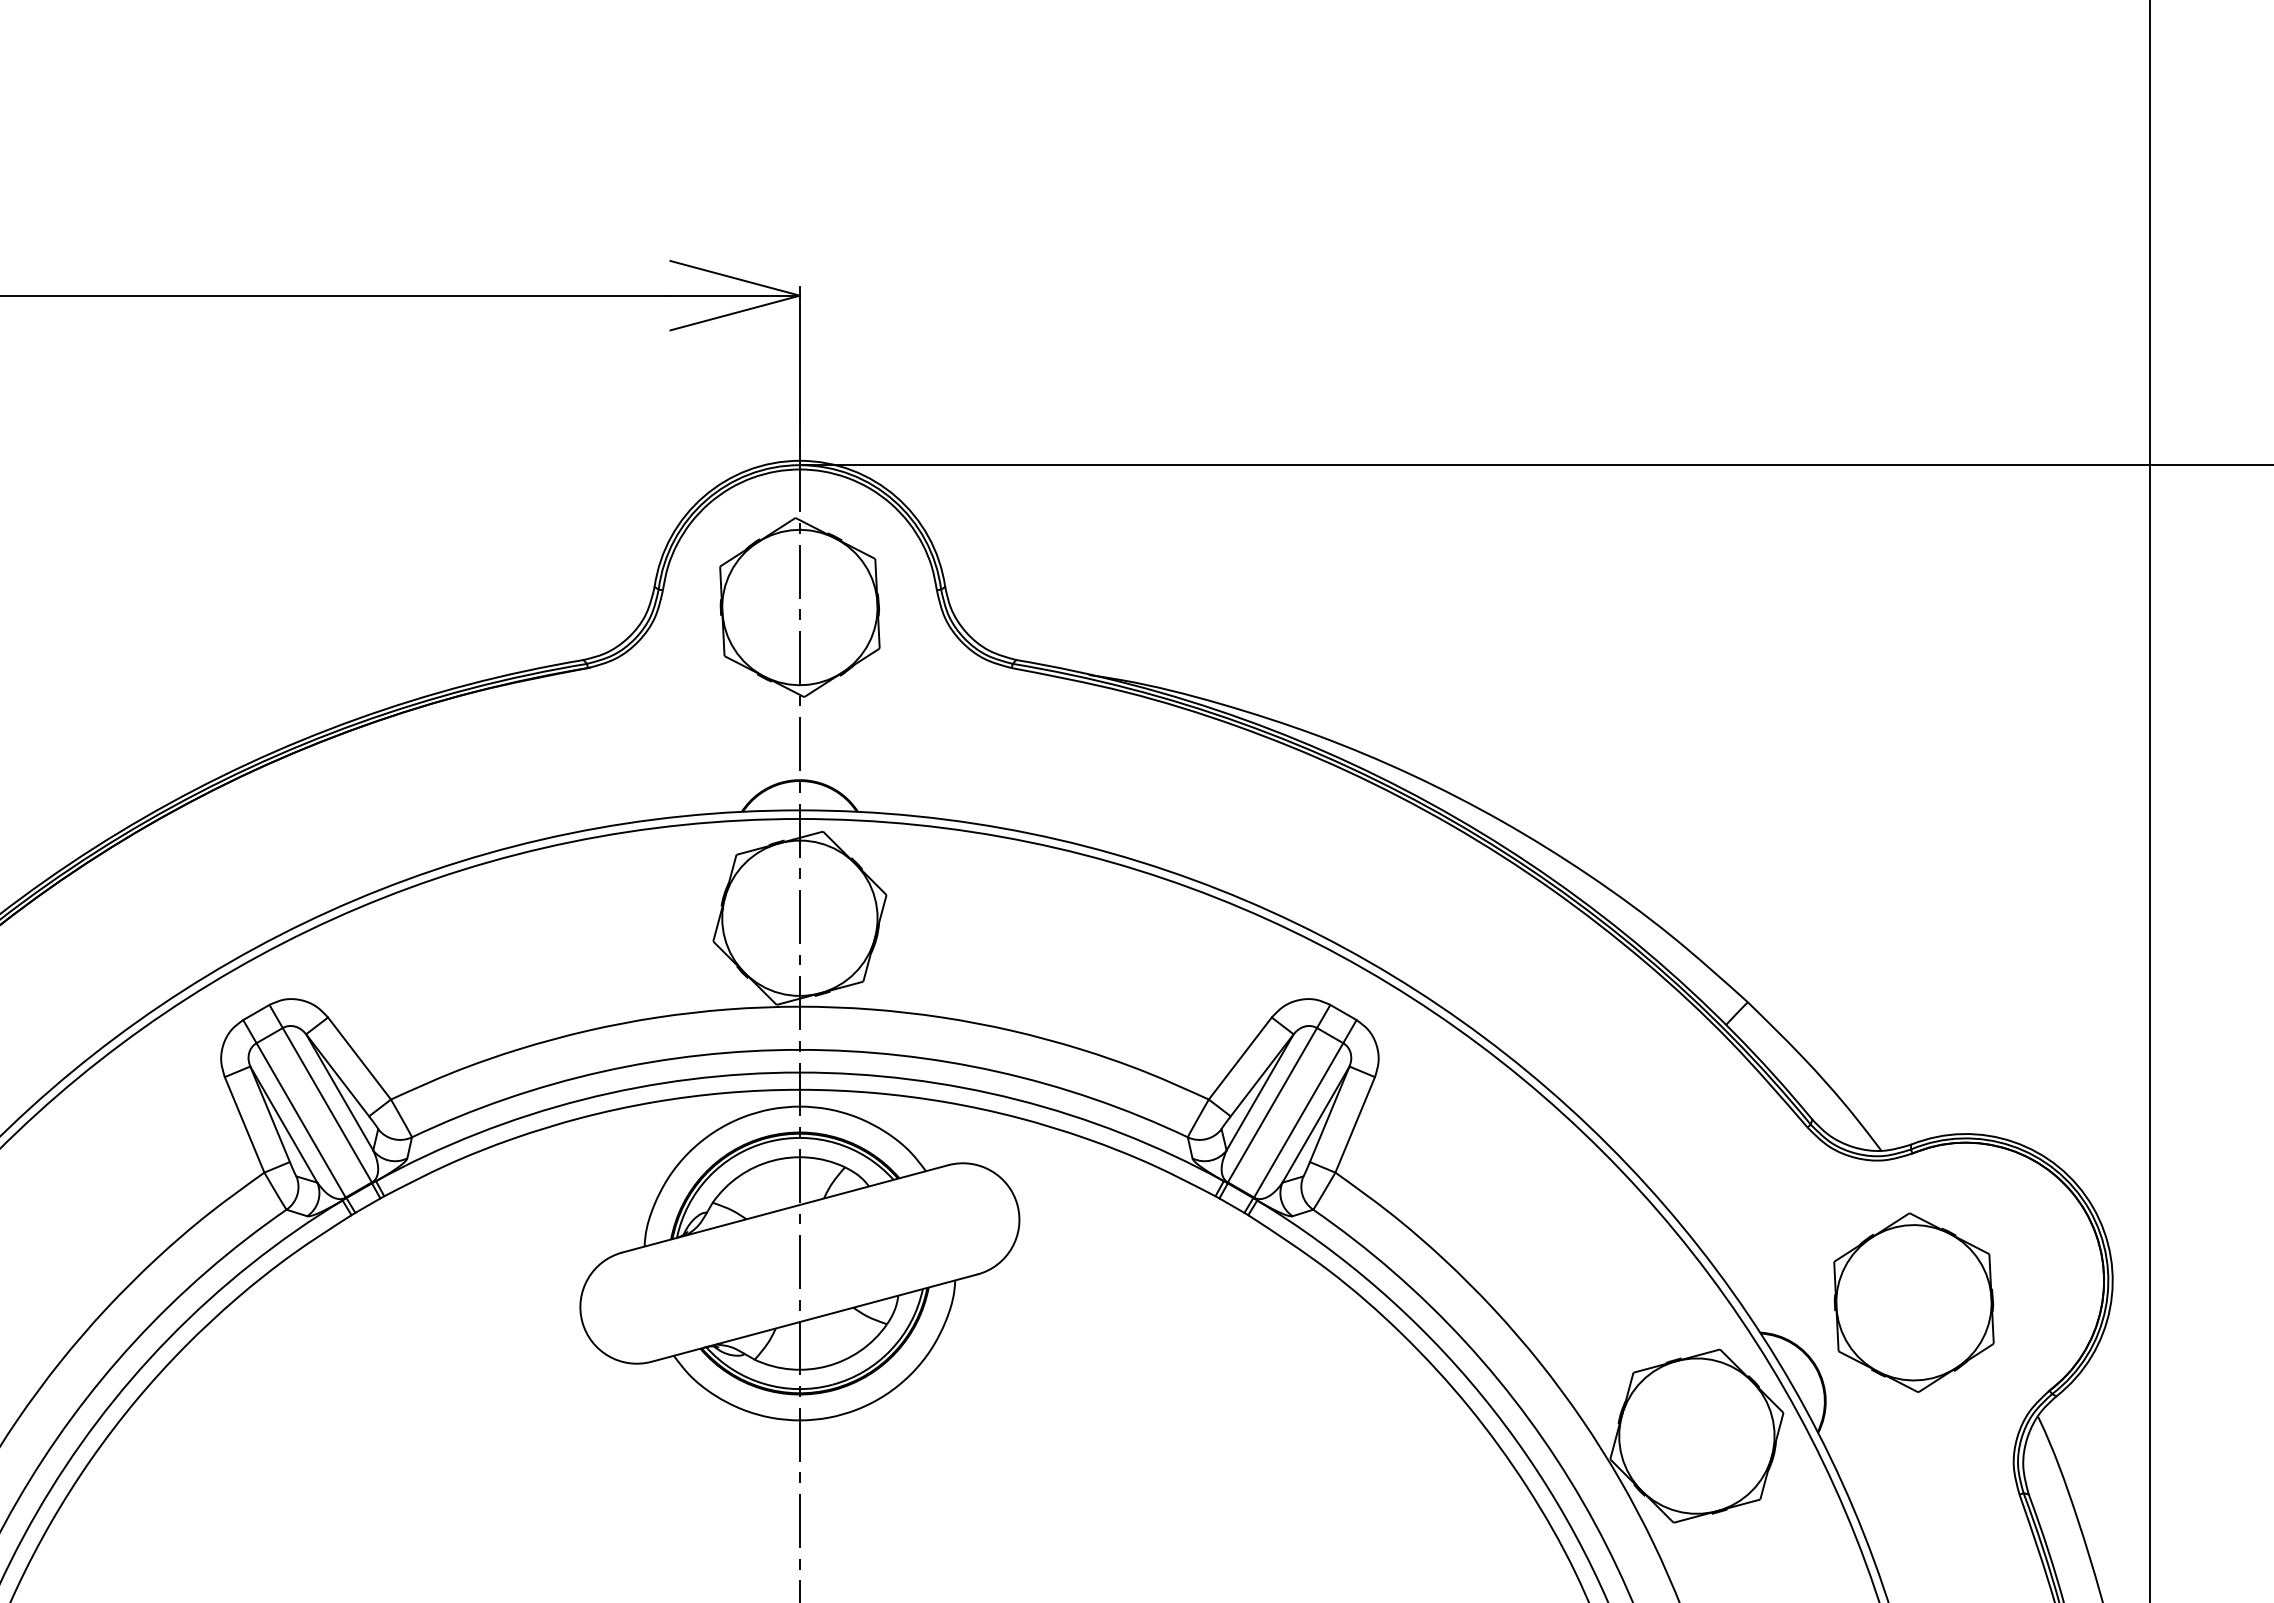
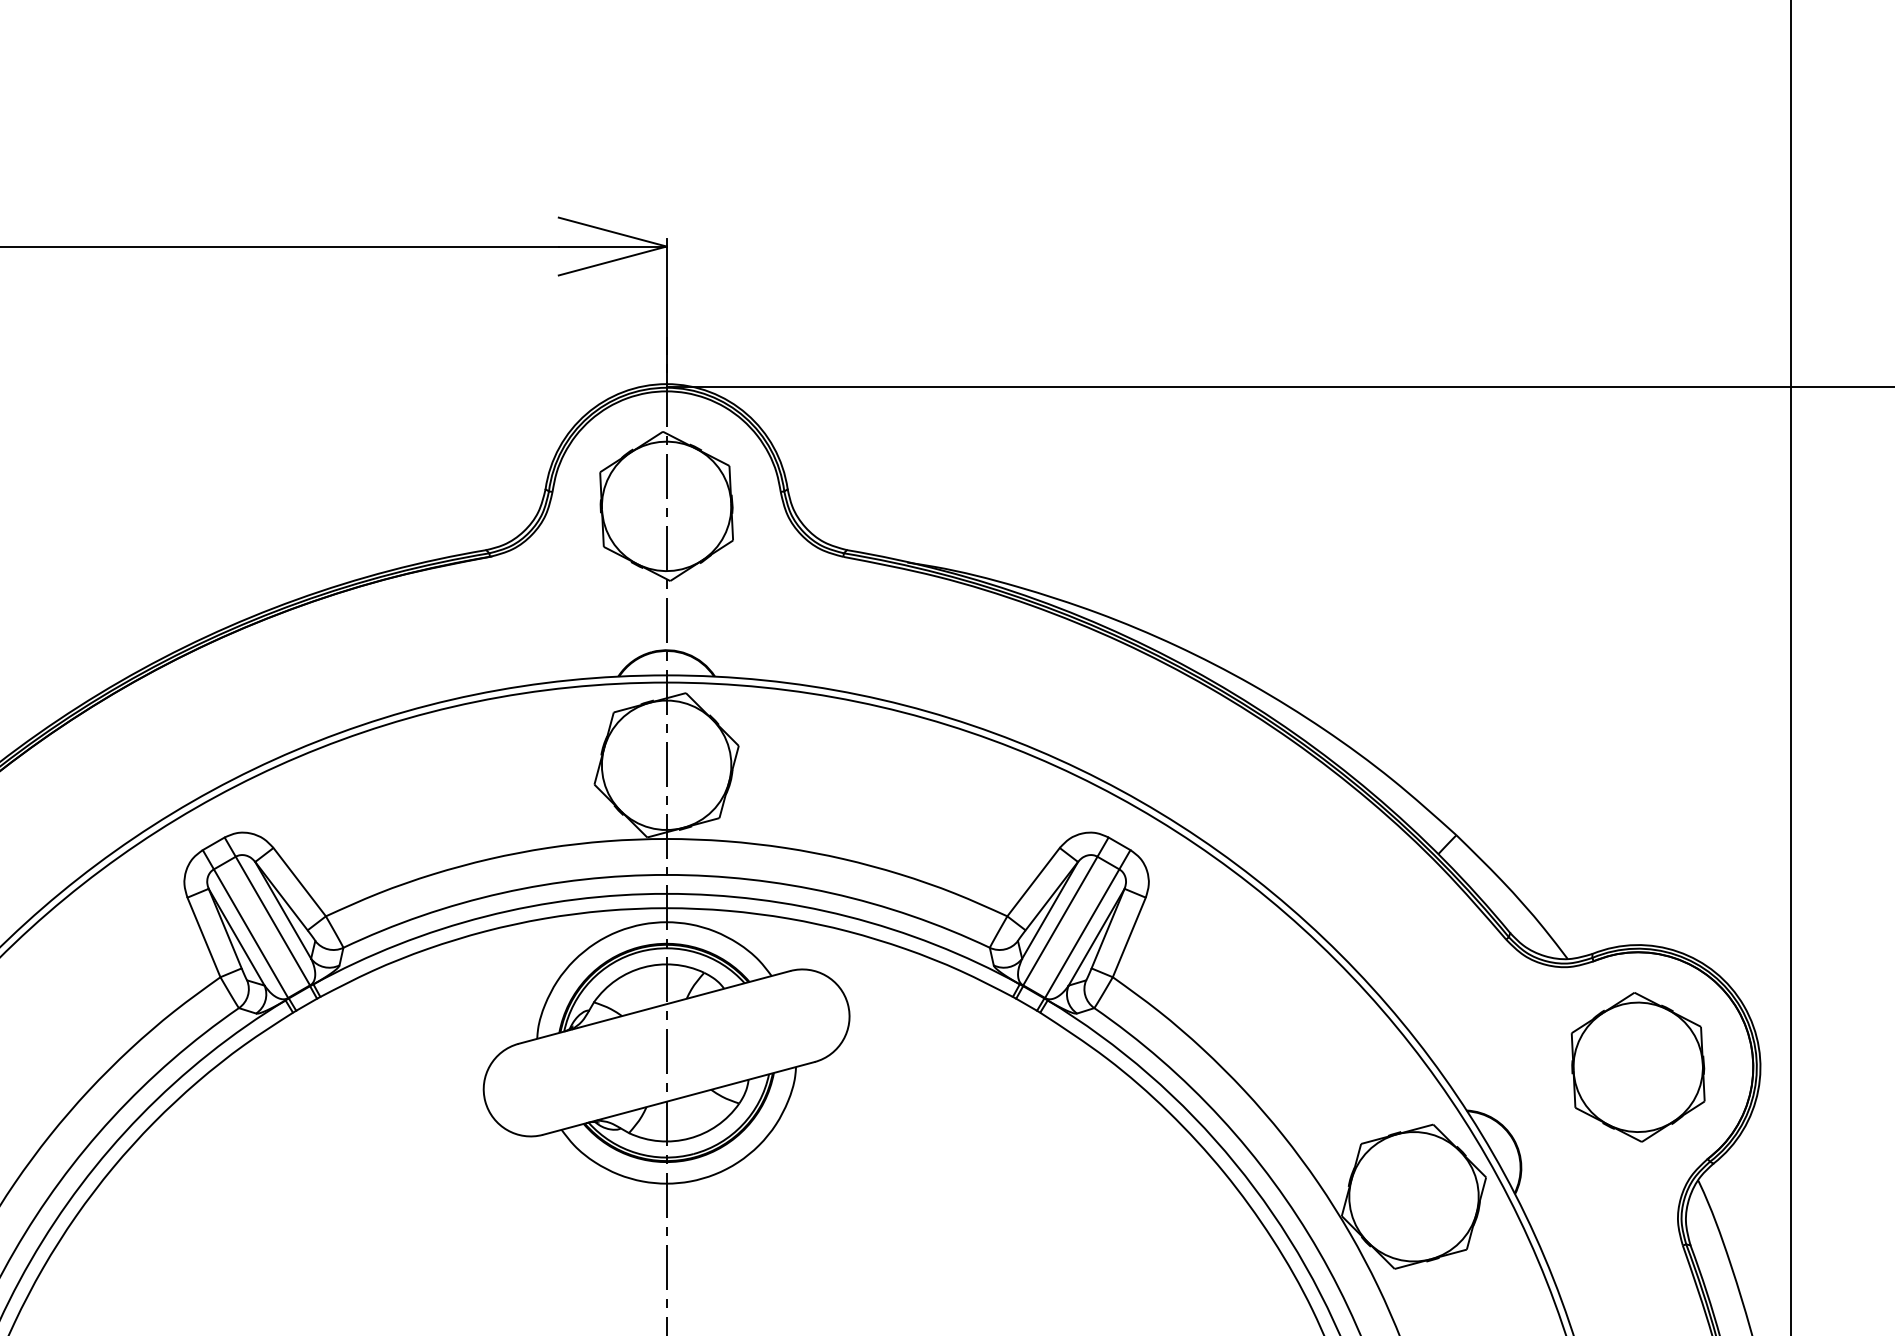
part: (1913, 1302) -> (1637, 1067), moved

